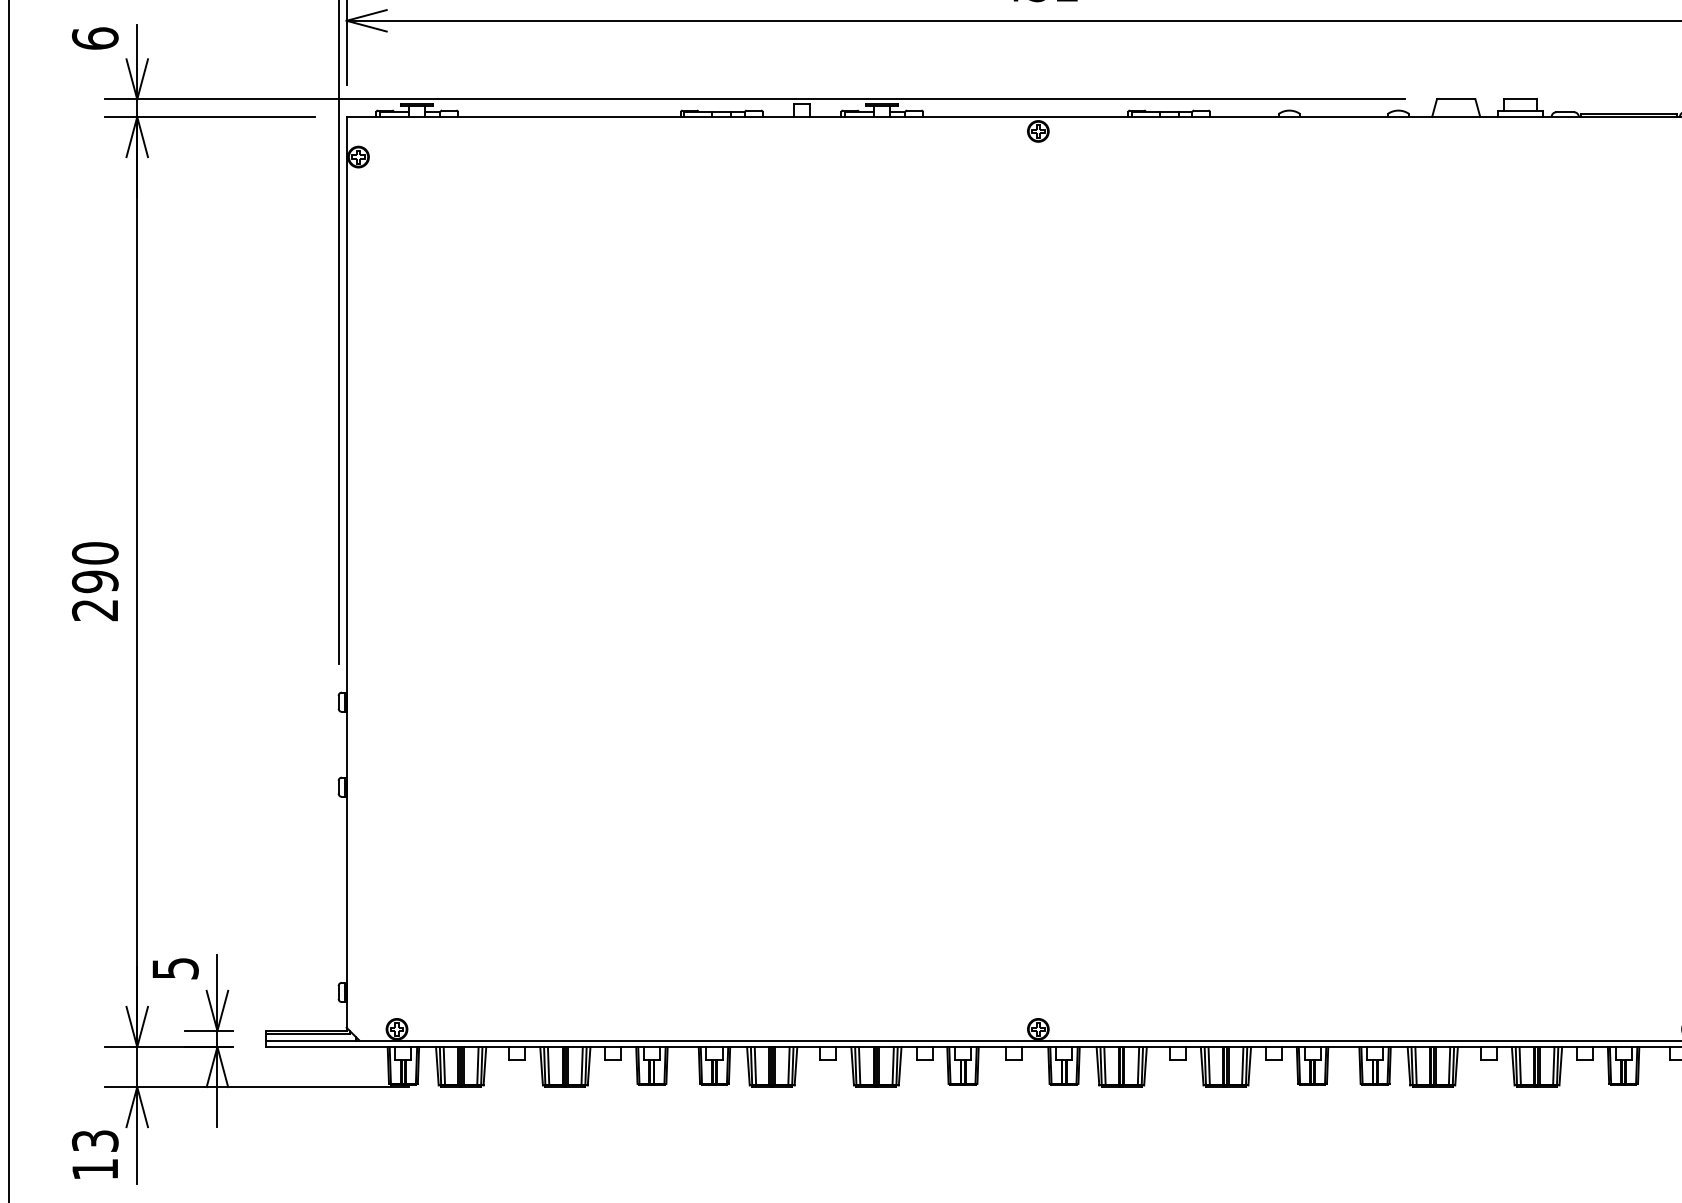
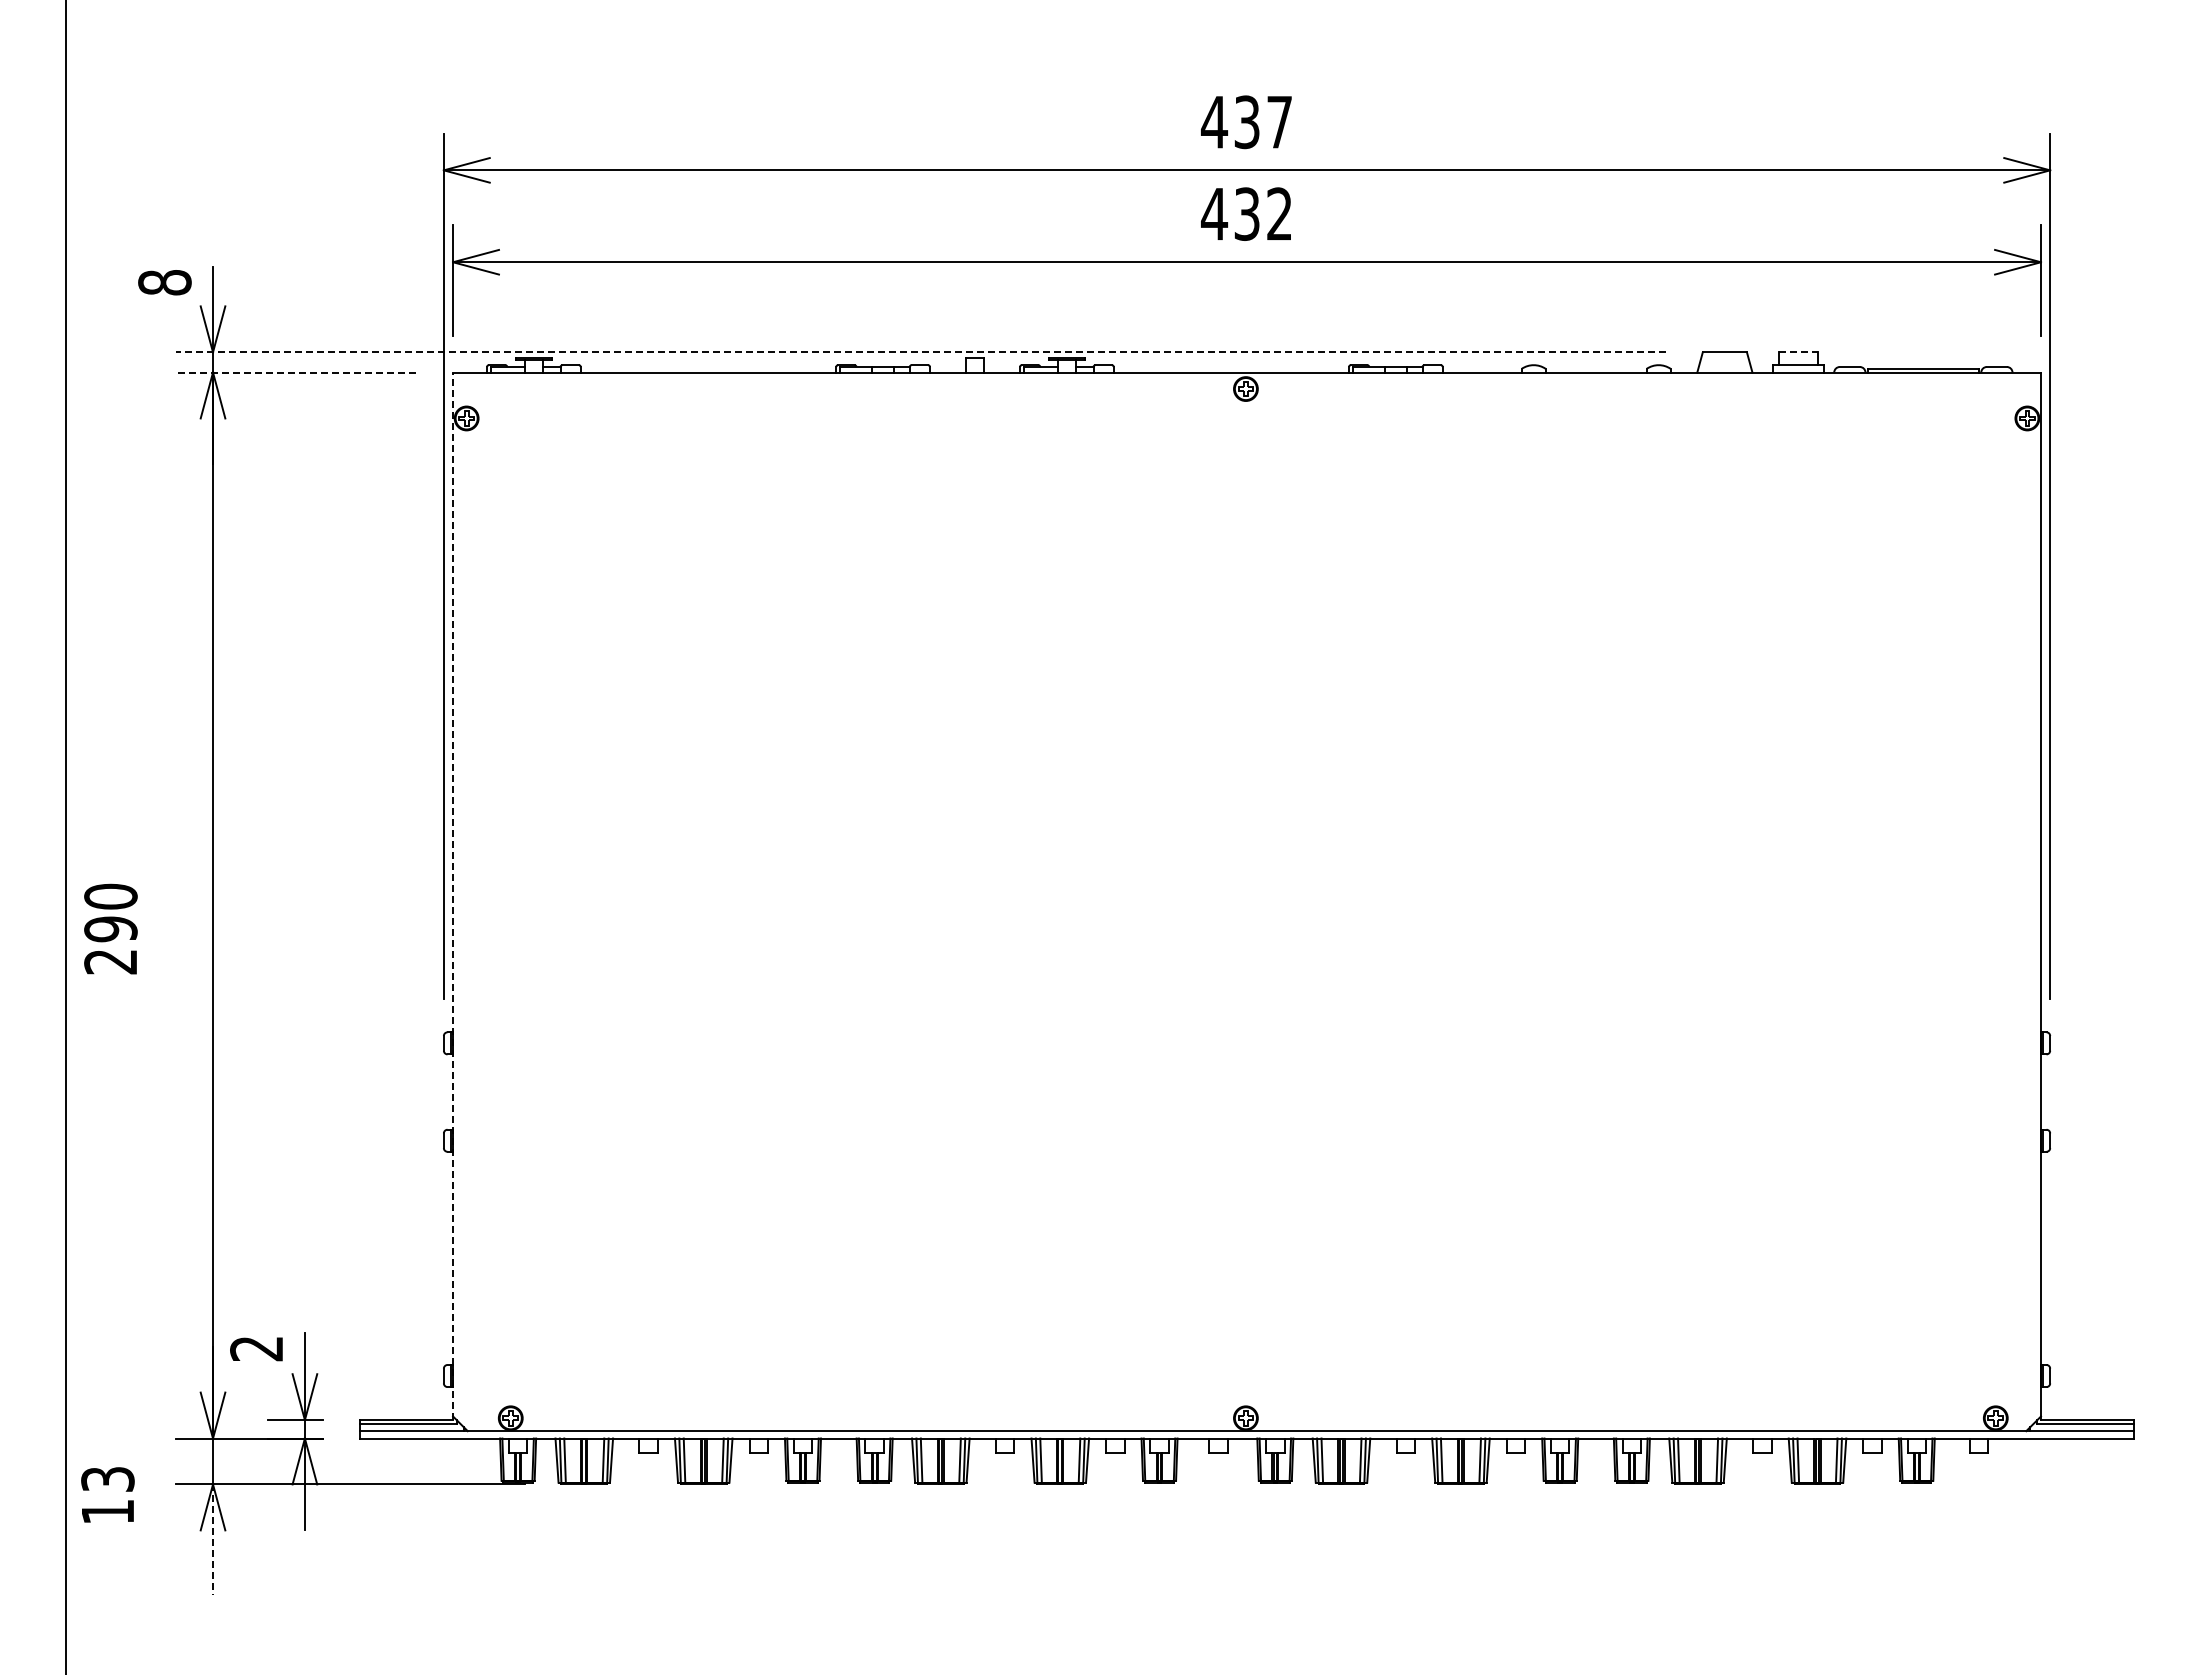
text: (94, 38) -> (164, 282), 6 -> 8
line: (755, 99) -> (921, 352), solid -> dashed
line: (1520, 99) -> (1798, 352), solid -> dashed
line: (209, 116) -> (295, 372), solid -> dashed
line: (347, 574) -> (453, 896), solid -> dashed
text: (94, 581) -> (110, 928), moved
text: (175, 968) -> (256, 1348), 5 -> 2
line: (137, 1135) -> (213, 1540), solid -> dashed
text: (94, 1154) -> (107, 1494), moved

